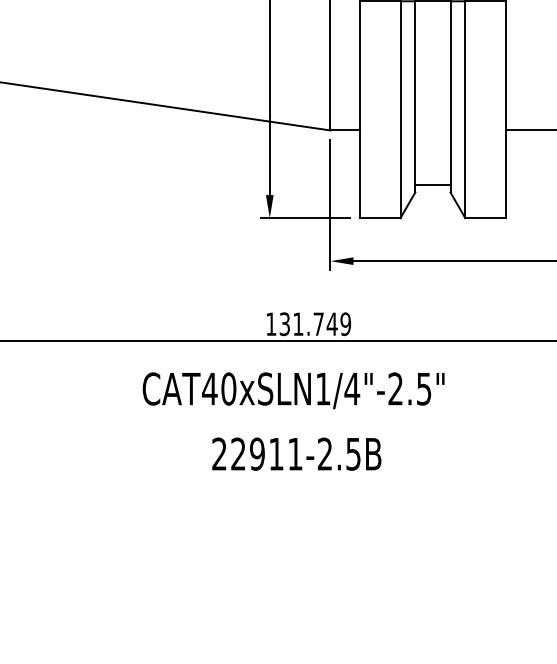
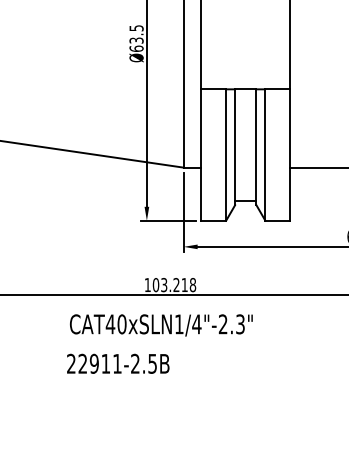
text: (315, 324) -> (174, 285), 131.749 -> 103.218
text: (424, 387) -> (240, 323), CAT40xSLN1/4"-2.5" -> CAT40xSLN1/4"-2.3"
text: (297, 453) -> (118, 363), moved

